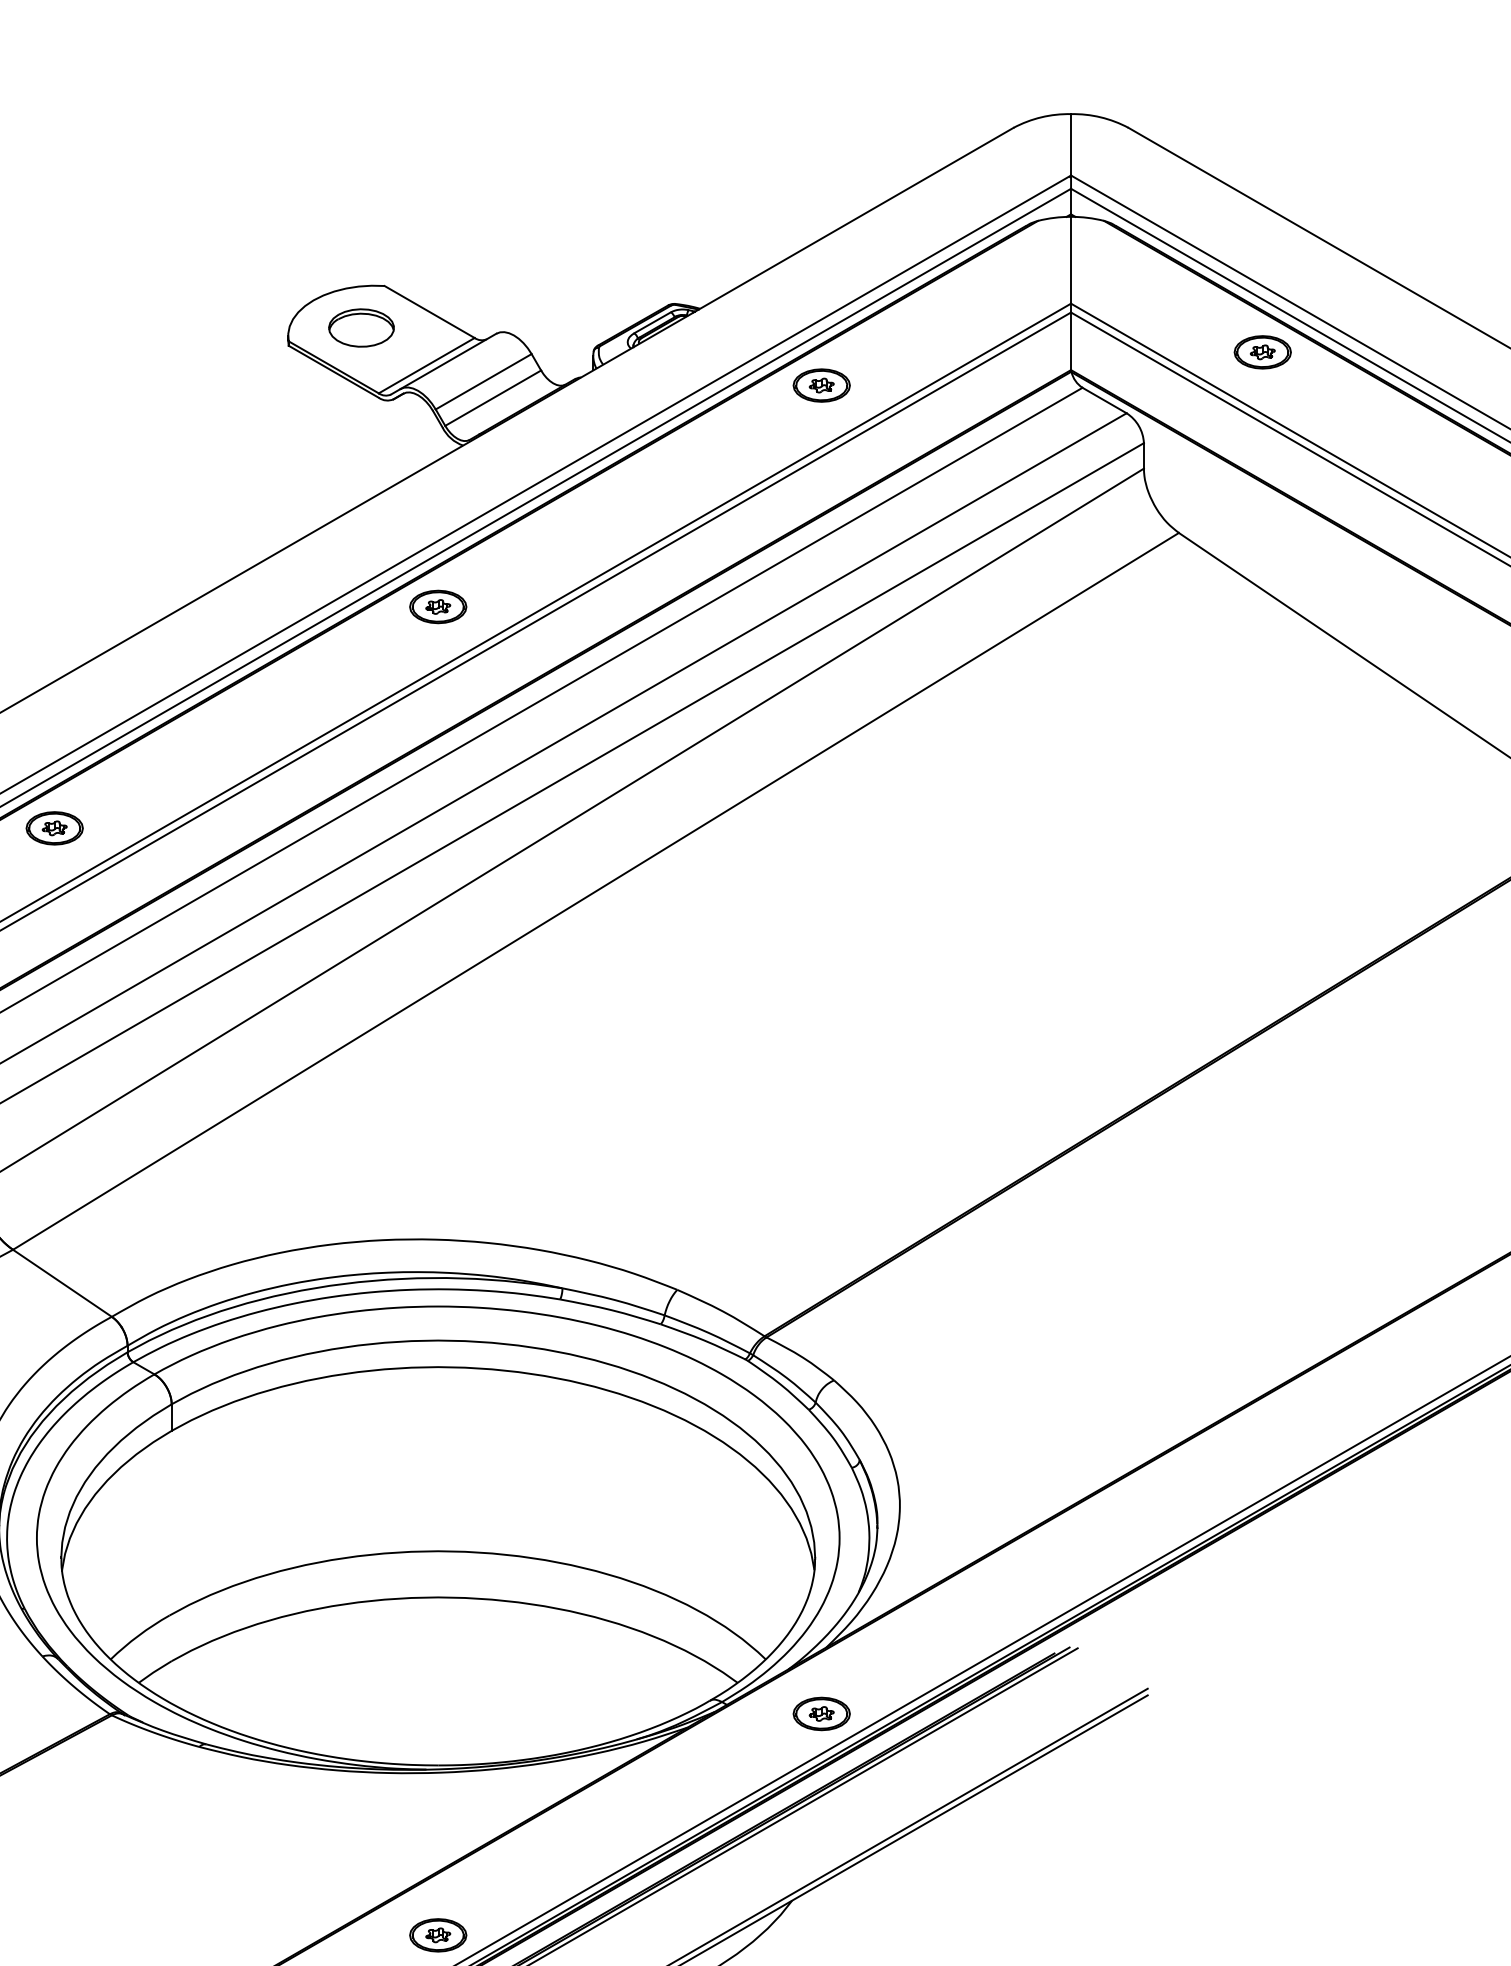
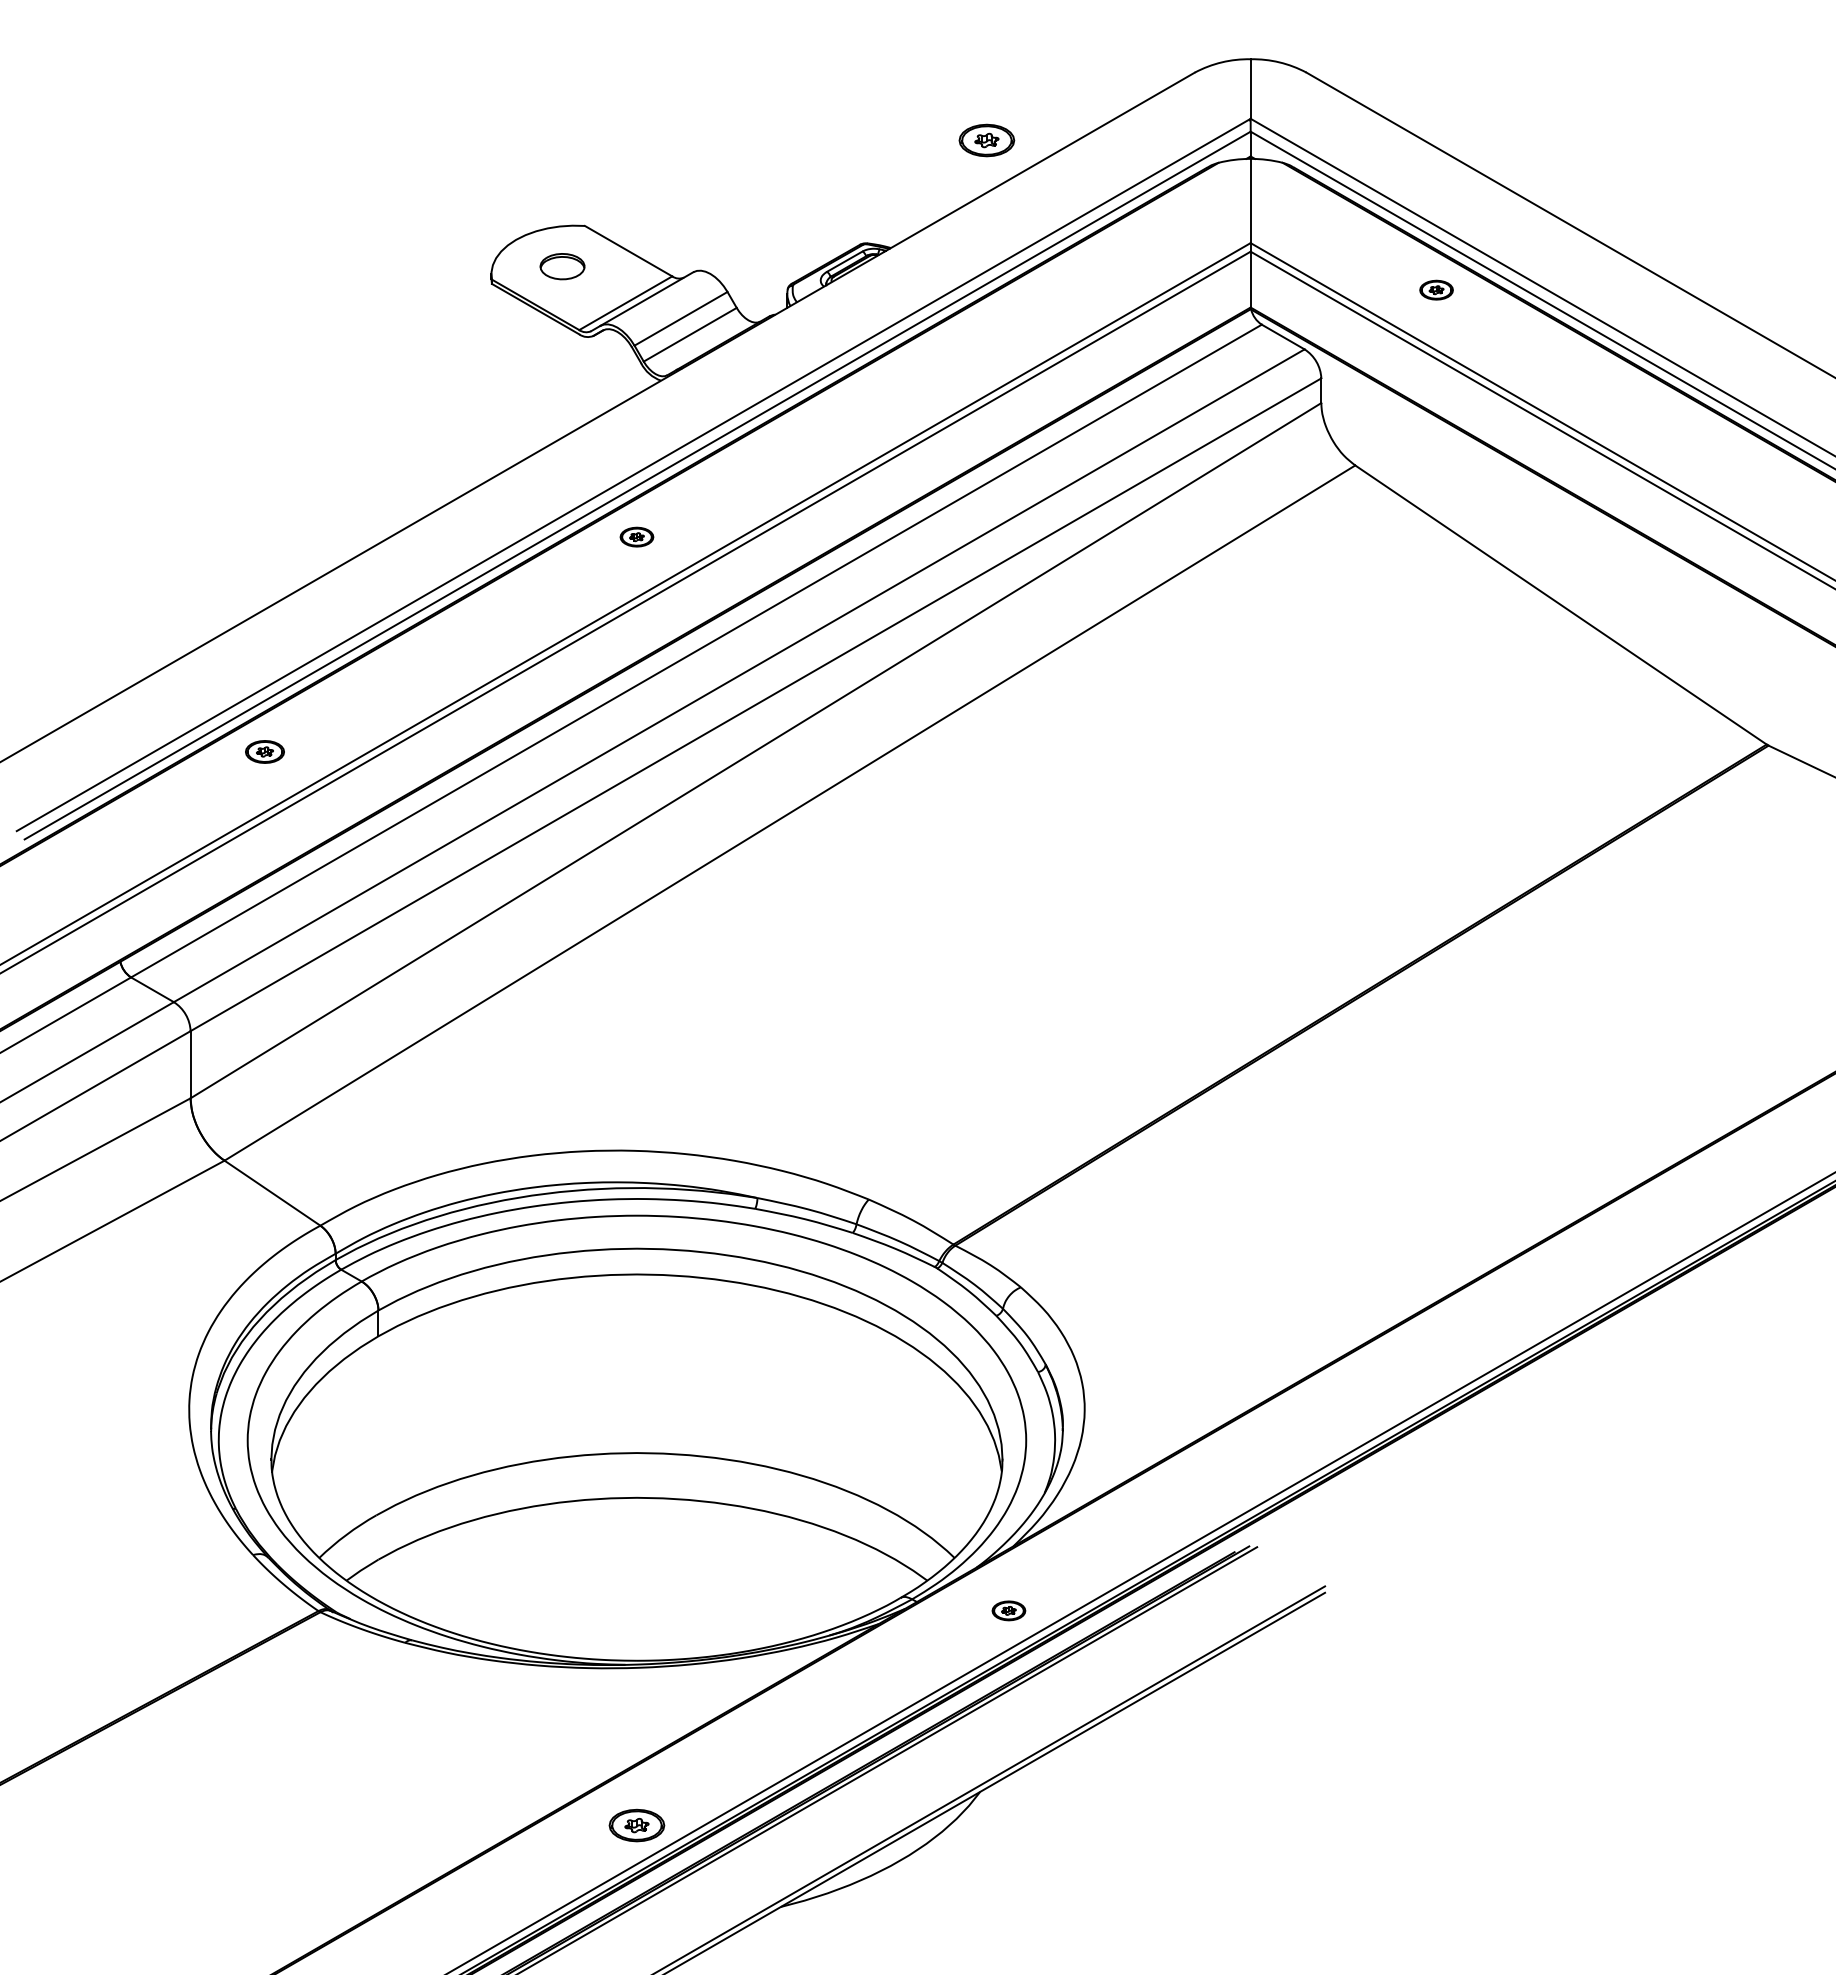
part: (361, 327) -> (562, 266), size x0.7
part: (1262, 351) -> (1436, 289), size x0.6
part: (821, 385) -> (986, 140), moved
part: (437, 606) -> (636, 536), size x0.6
part: (54, 827) -> (264, 751), size x0.7
part: (821, 1713) -> (1008, 1610), size x0.6

